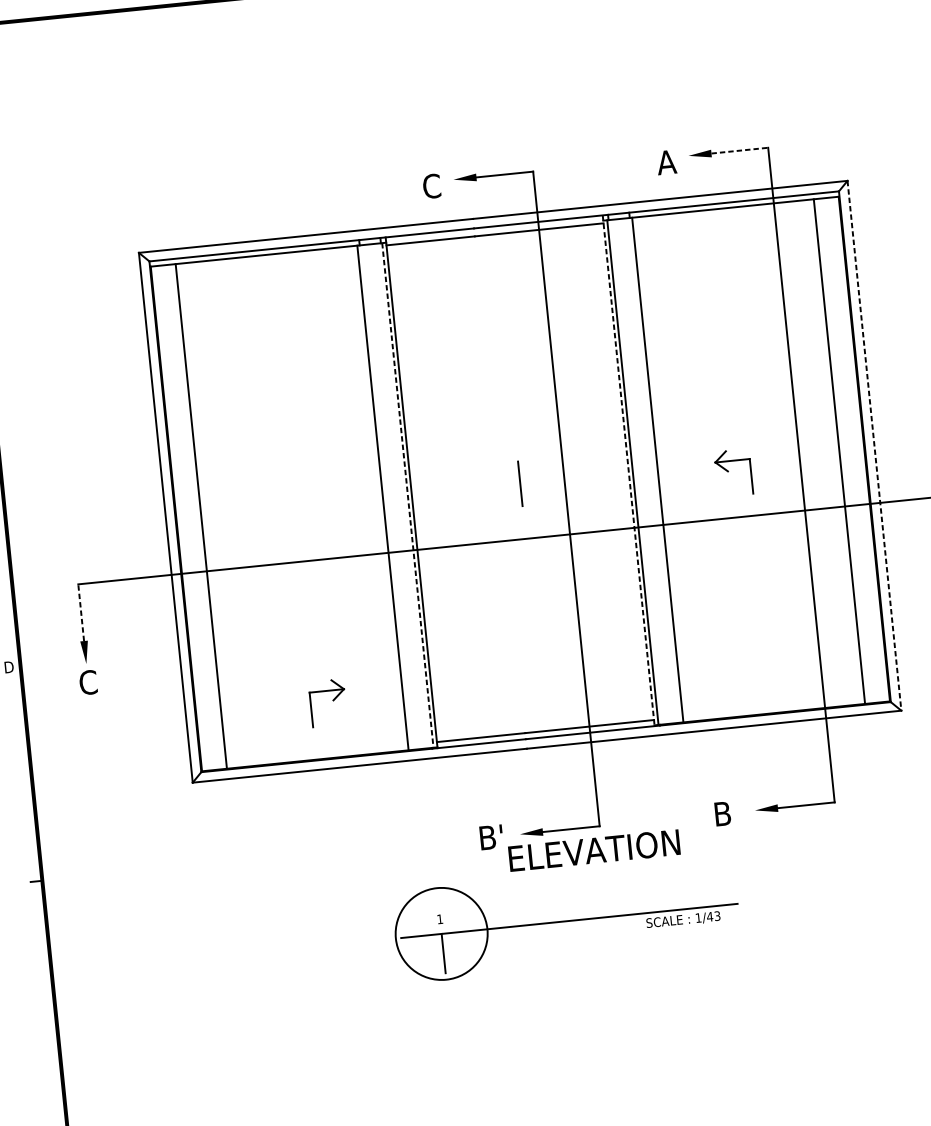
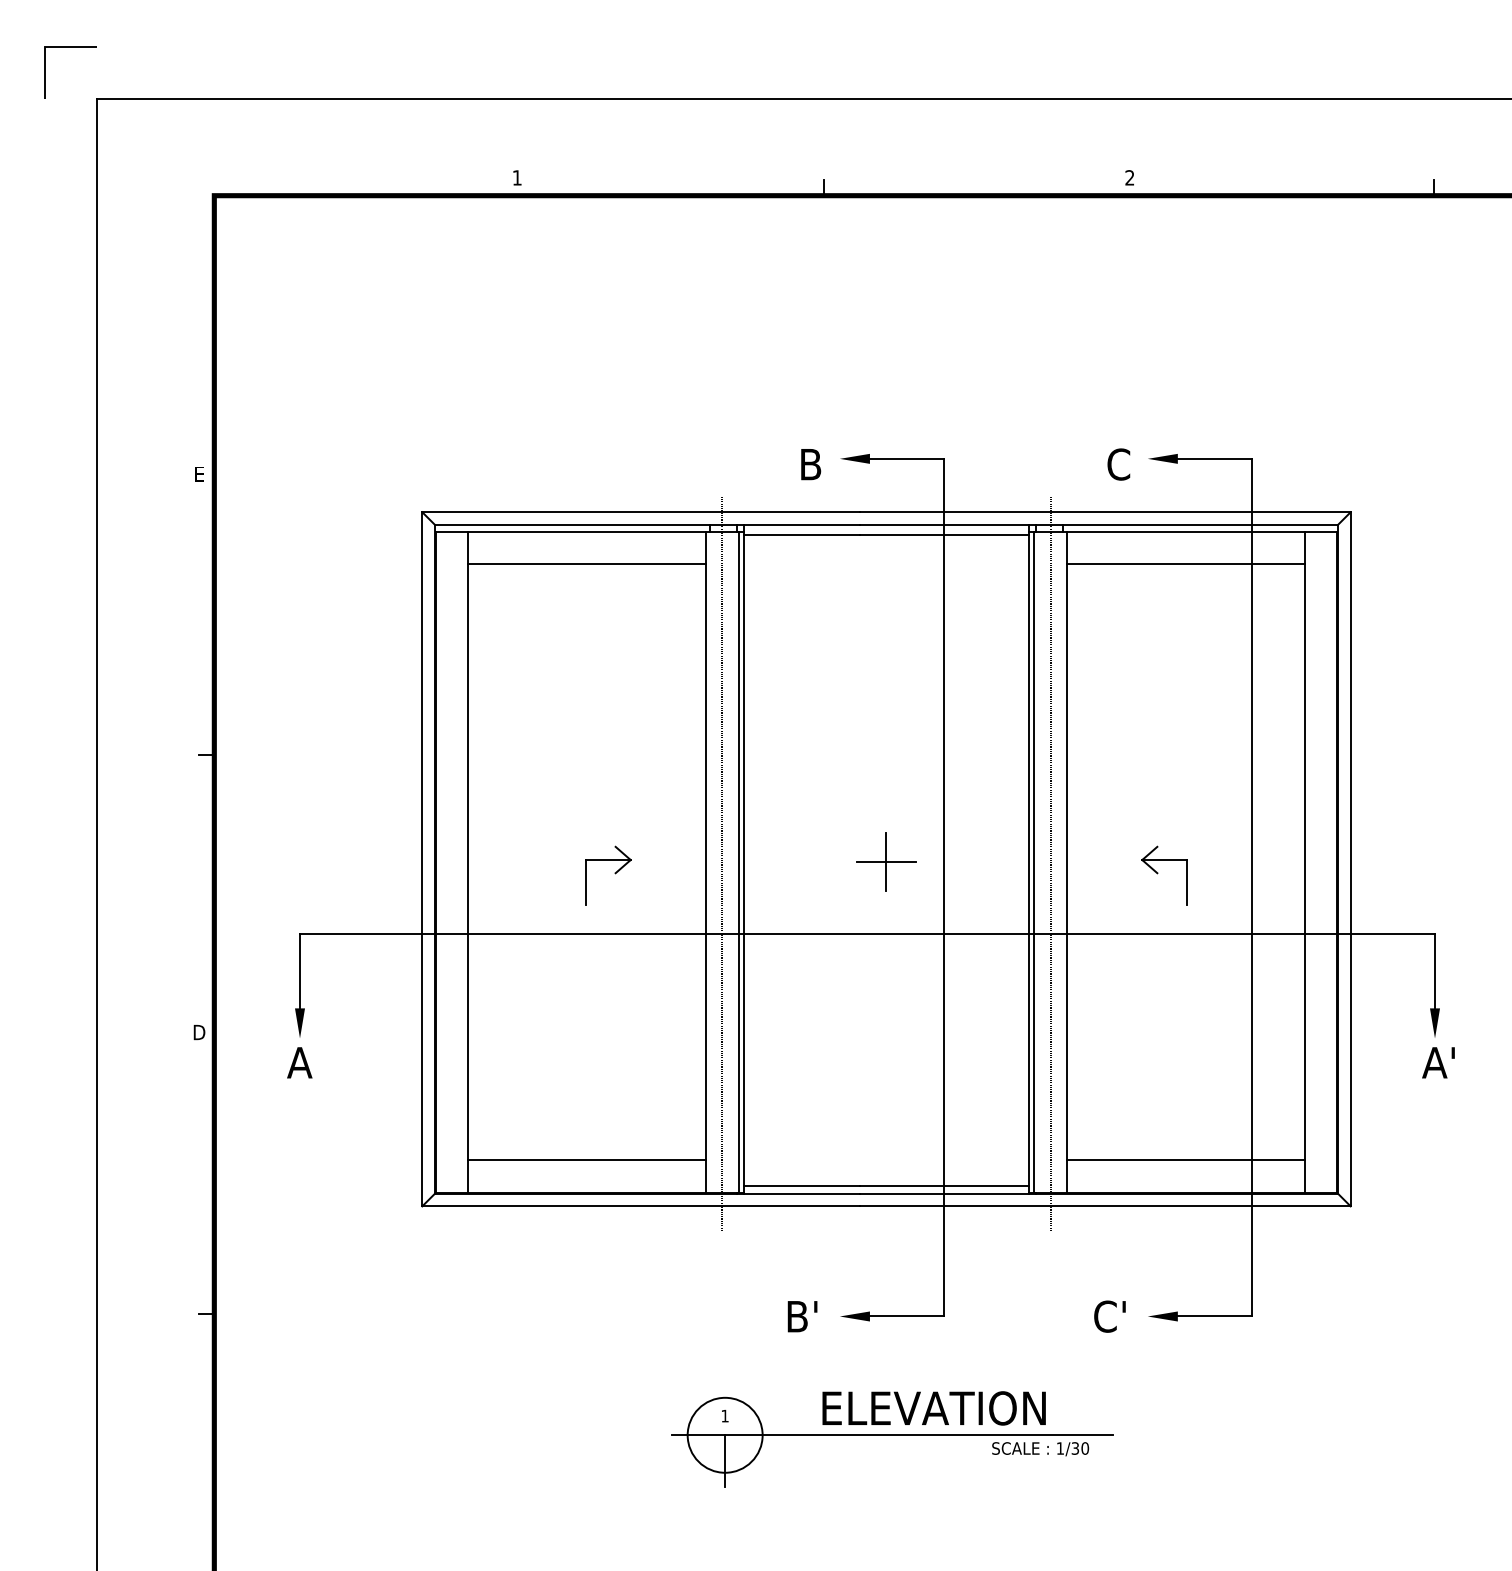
line: (740, 150) -> (1215, 458), dashed -> solid
text: (666, 162) -> (1118, 464), A -> C
text: (431, 186) -> (810, 464), C -> B
line: (725, 233) -> (1185, 564), added
line: (269, 279) -> (587, 564), added
line: (874, 445) -> (1350, 859), dashed -> solid
line: (628, 470) -> (1028, 859), dashed -> solid
line: (646, 472) -> (1051, 864), added
line: (520, 484) -> (886, 862), added
line: (408, 495) -> (739, 862), dashed -> solid
line: (394, 498) -> (721, 864), added
line: (81, 612) -> (300, 970), dashed -> solid
text: (87, 682) -> (299, 1062), C -> A
line: (771, 688) -> (1185, 1160), added
part: (332, 700) -> (614, 873), moved
line: (315, 734) -> (587, 1160), added
text: (725, 813) -> (1109, 1316), B -> C'
text: (593, 850) -> (933, 1408), moved
text: (713, 916) -> (1080, 1448), 1/43 -> 1/30
circle: (441, 933) -> (724, 1434), size x0.62

